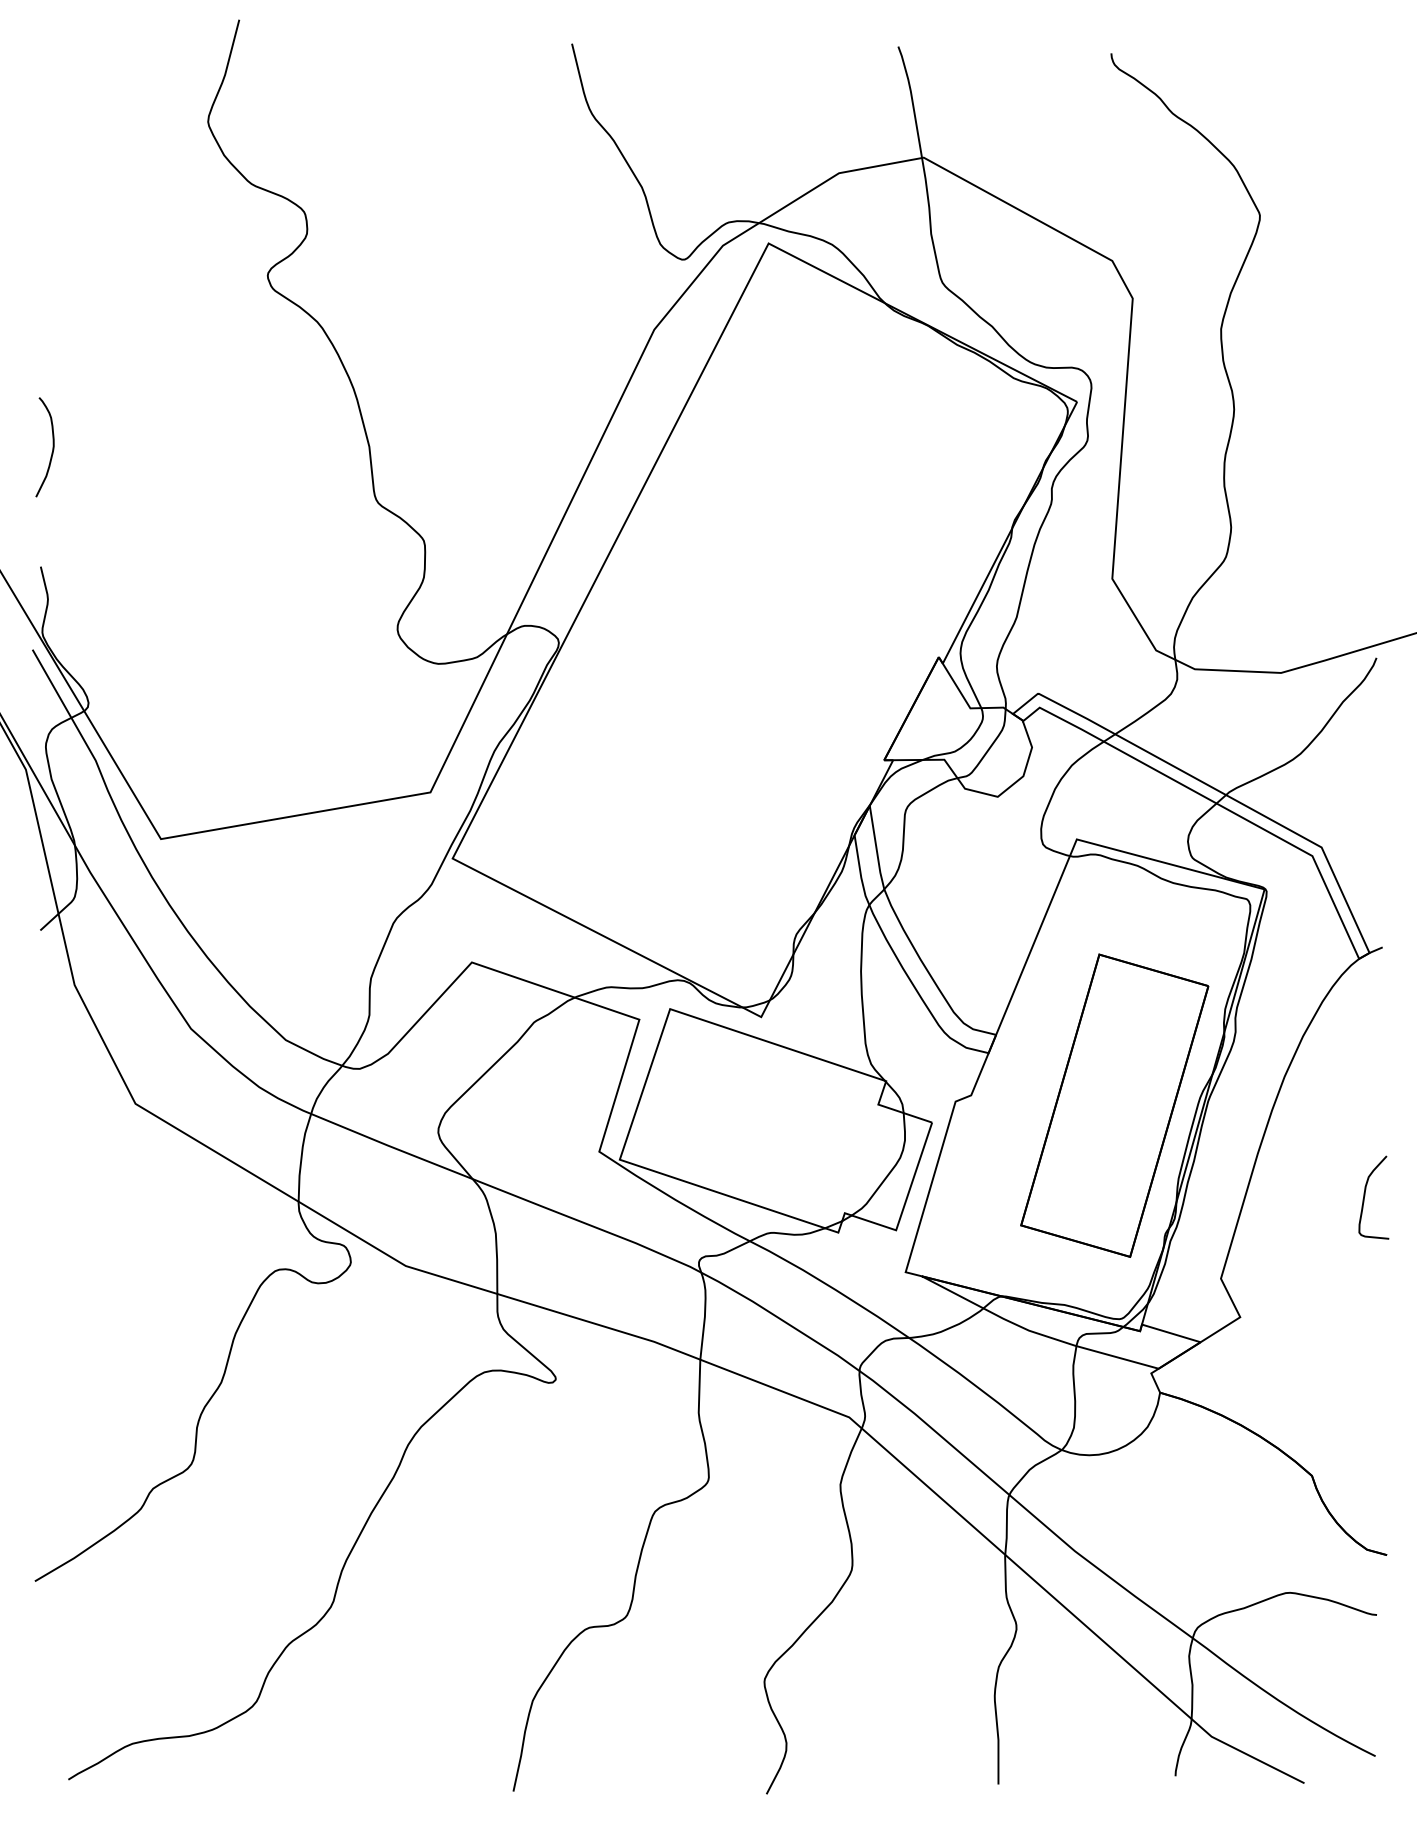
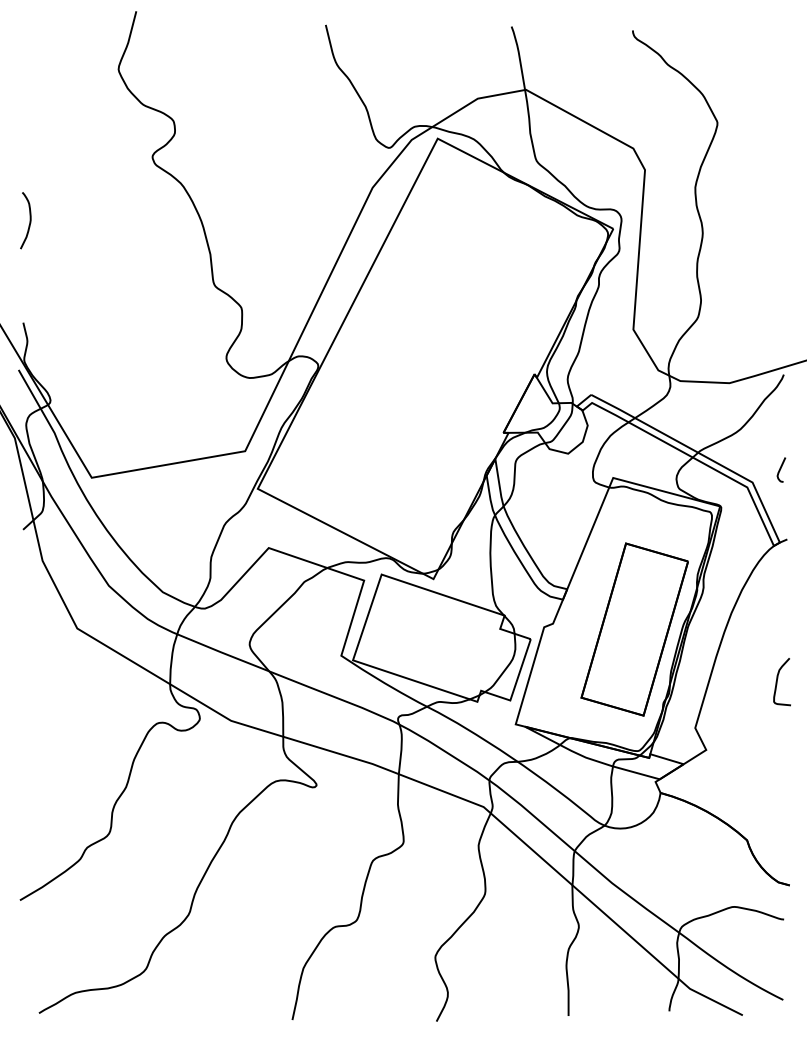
curve: (51, 446) -> (29, 220), moved
curve: (1372, 824) -> (781, 469), added

